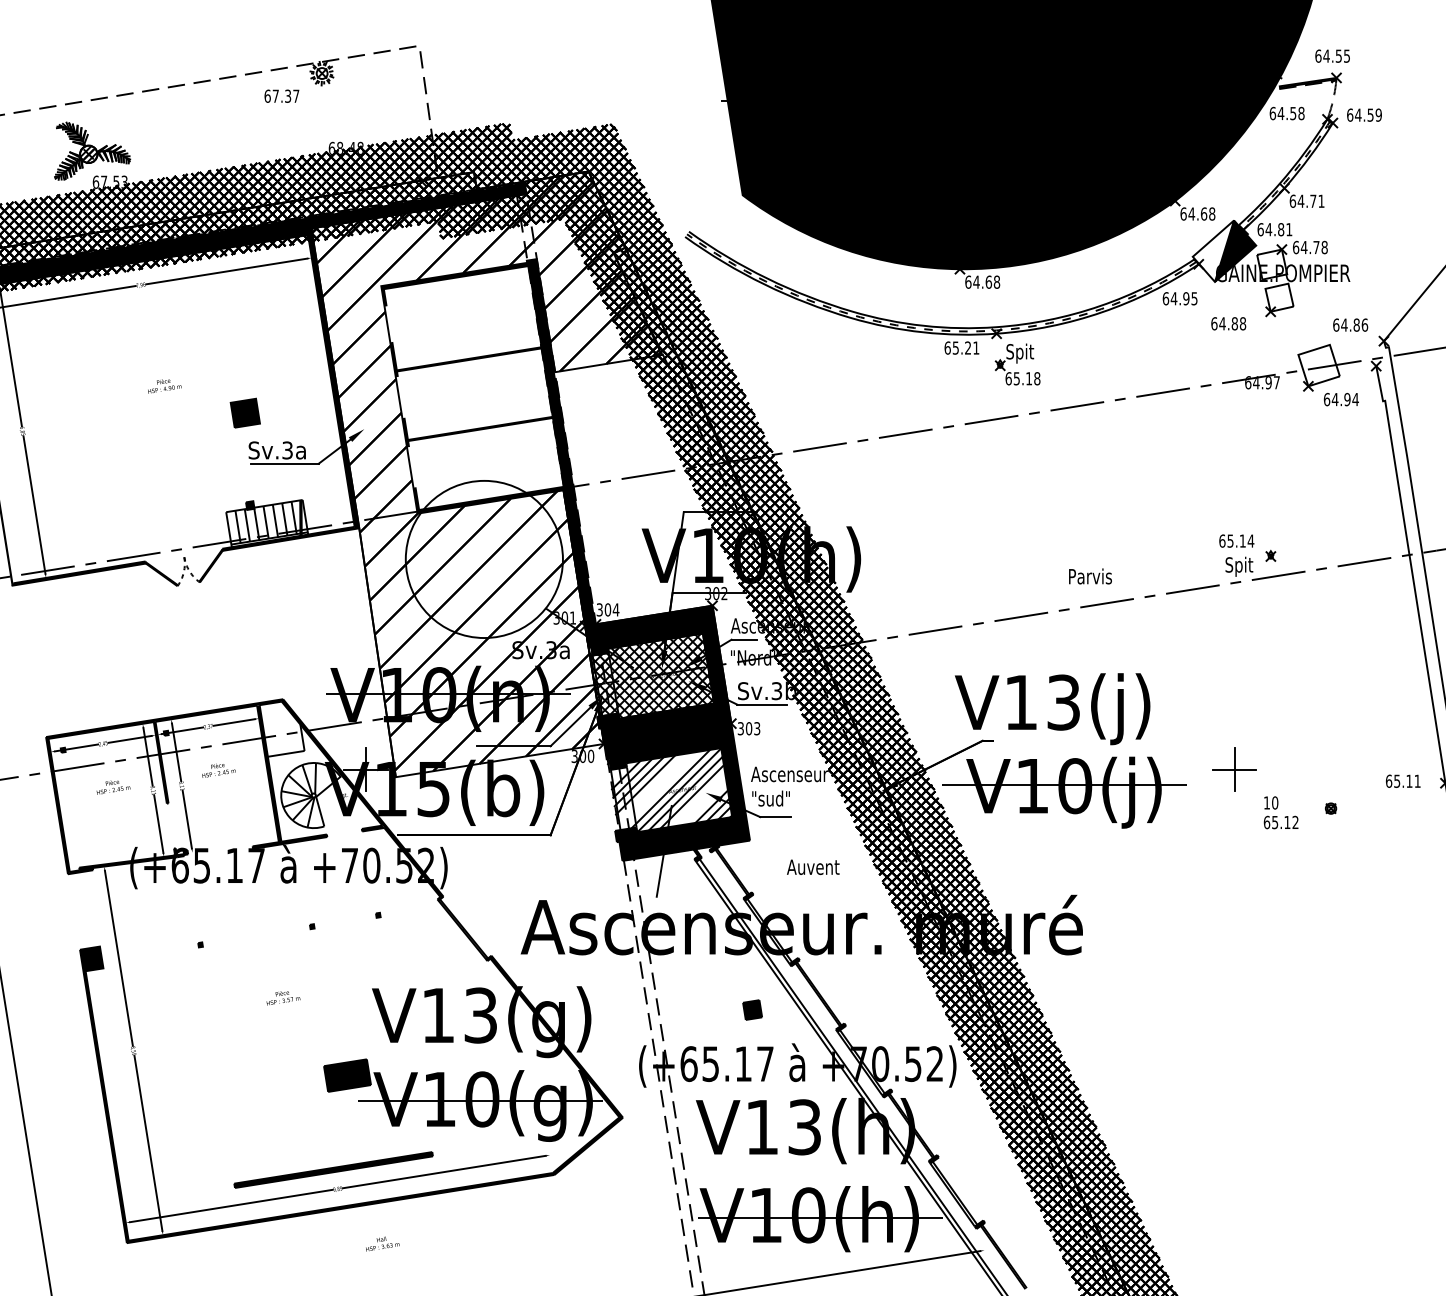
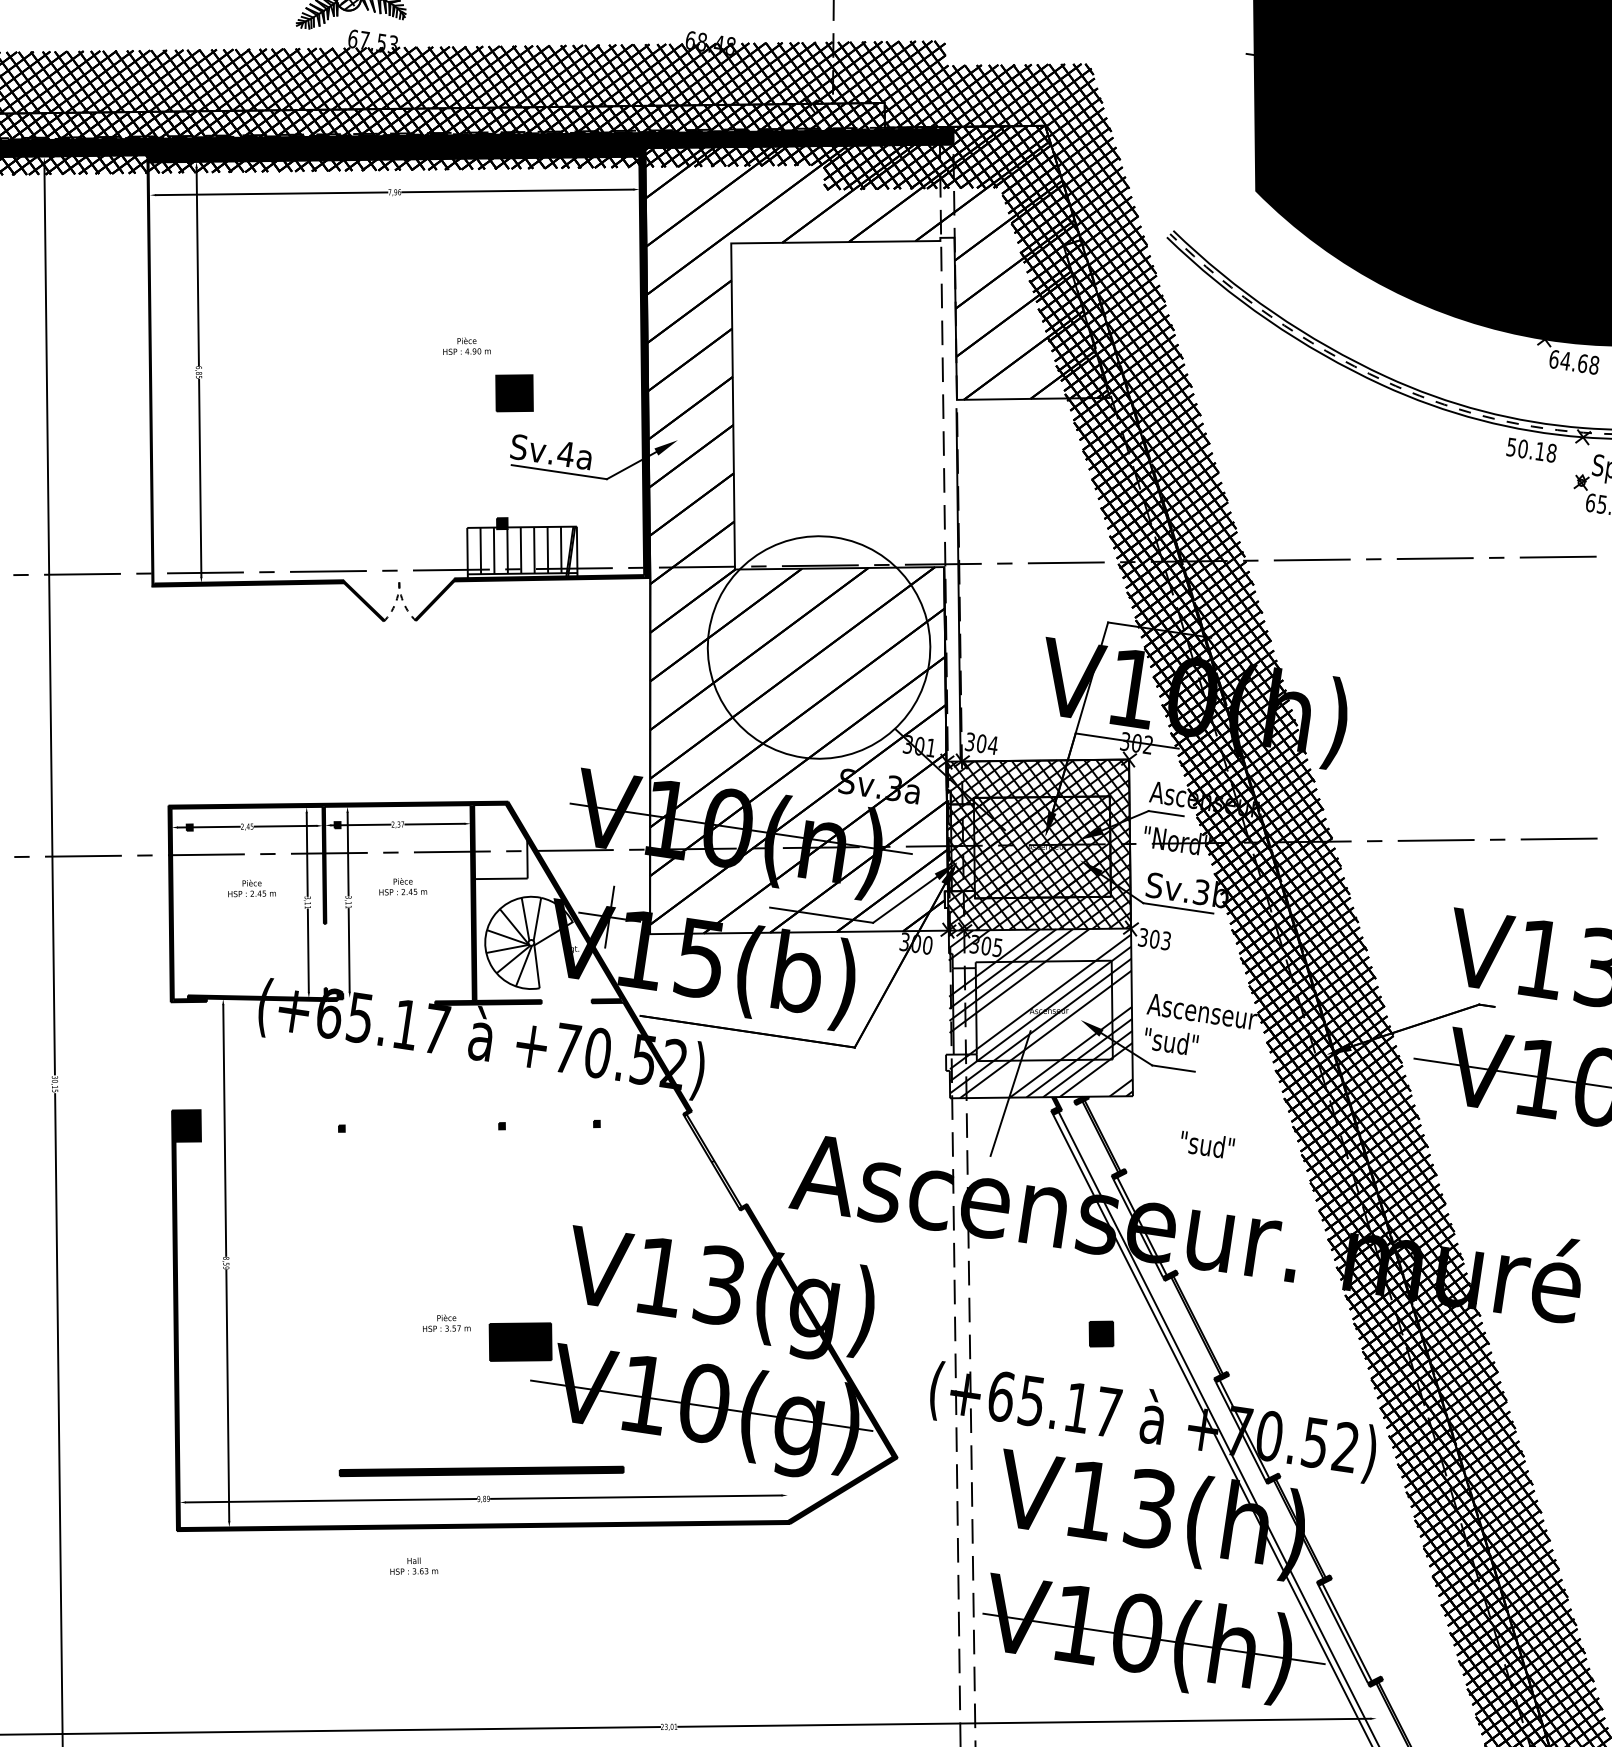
text: (961, 347) -> (1531, 449), 65.21 -> 50.18
text: (164, 386) -> (467, 348), moved
text: (287, 450) -> (565, 454), Sv.3a -> Sv.4a
fill: (565, 559) -> (932, 664), removed
text: (813, 867) -> (1216, 1146), Auvent -> "sud"
text: (283, 998) -> (447, 1325), moved
text: (382, 1243) -> (414, 1566), moved

